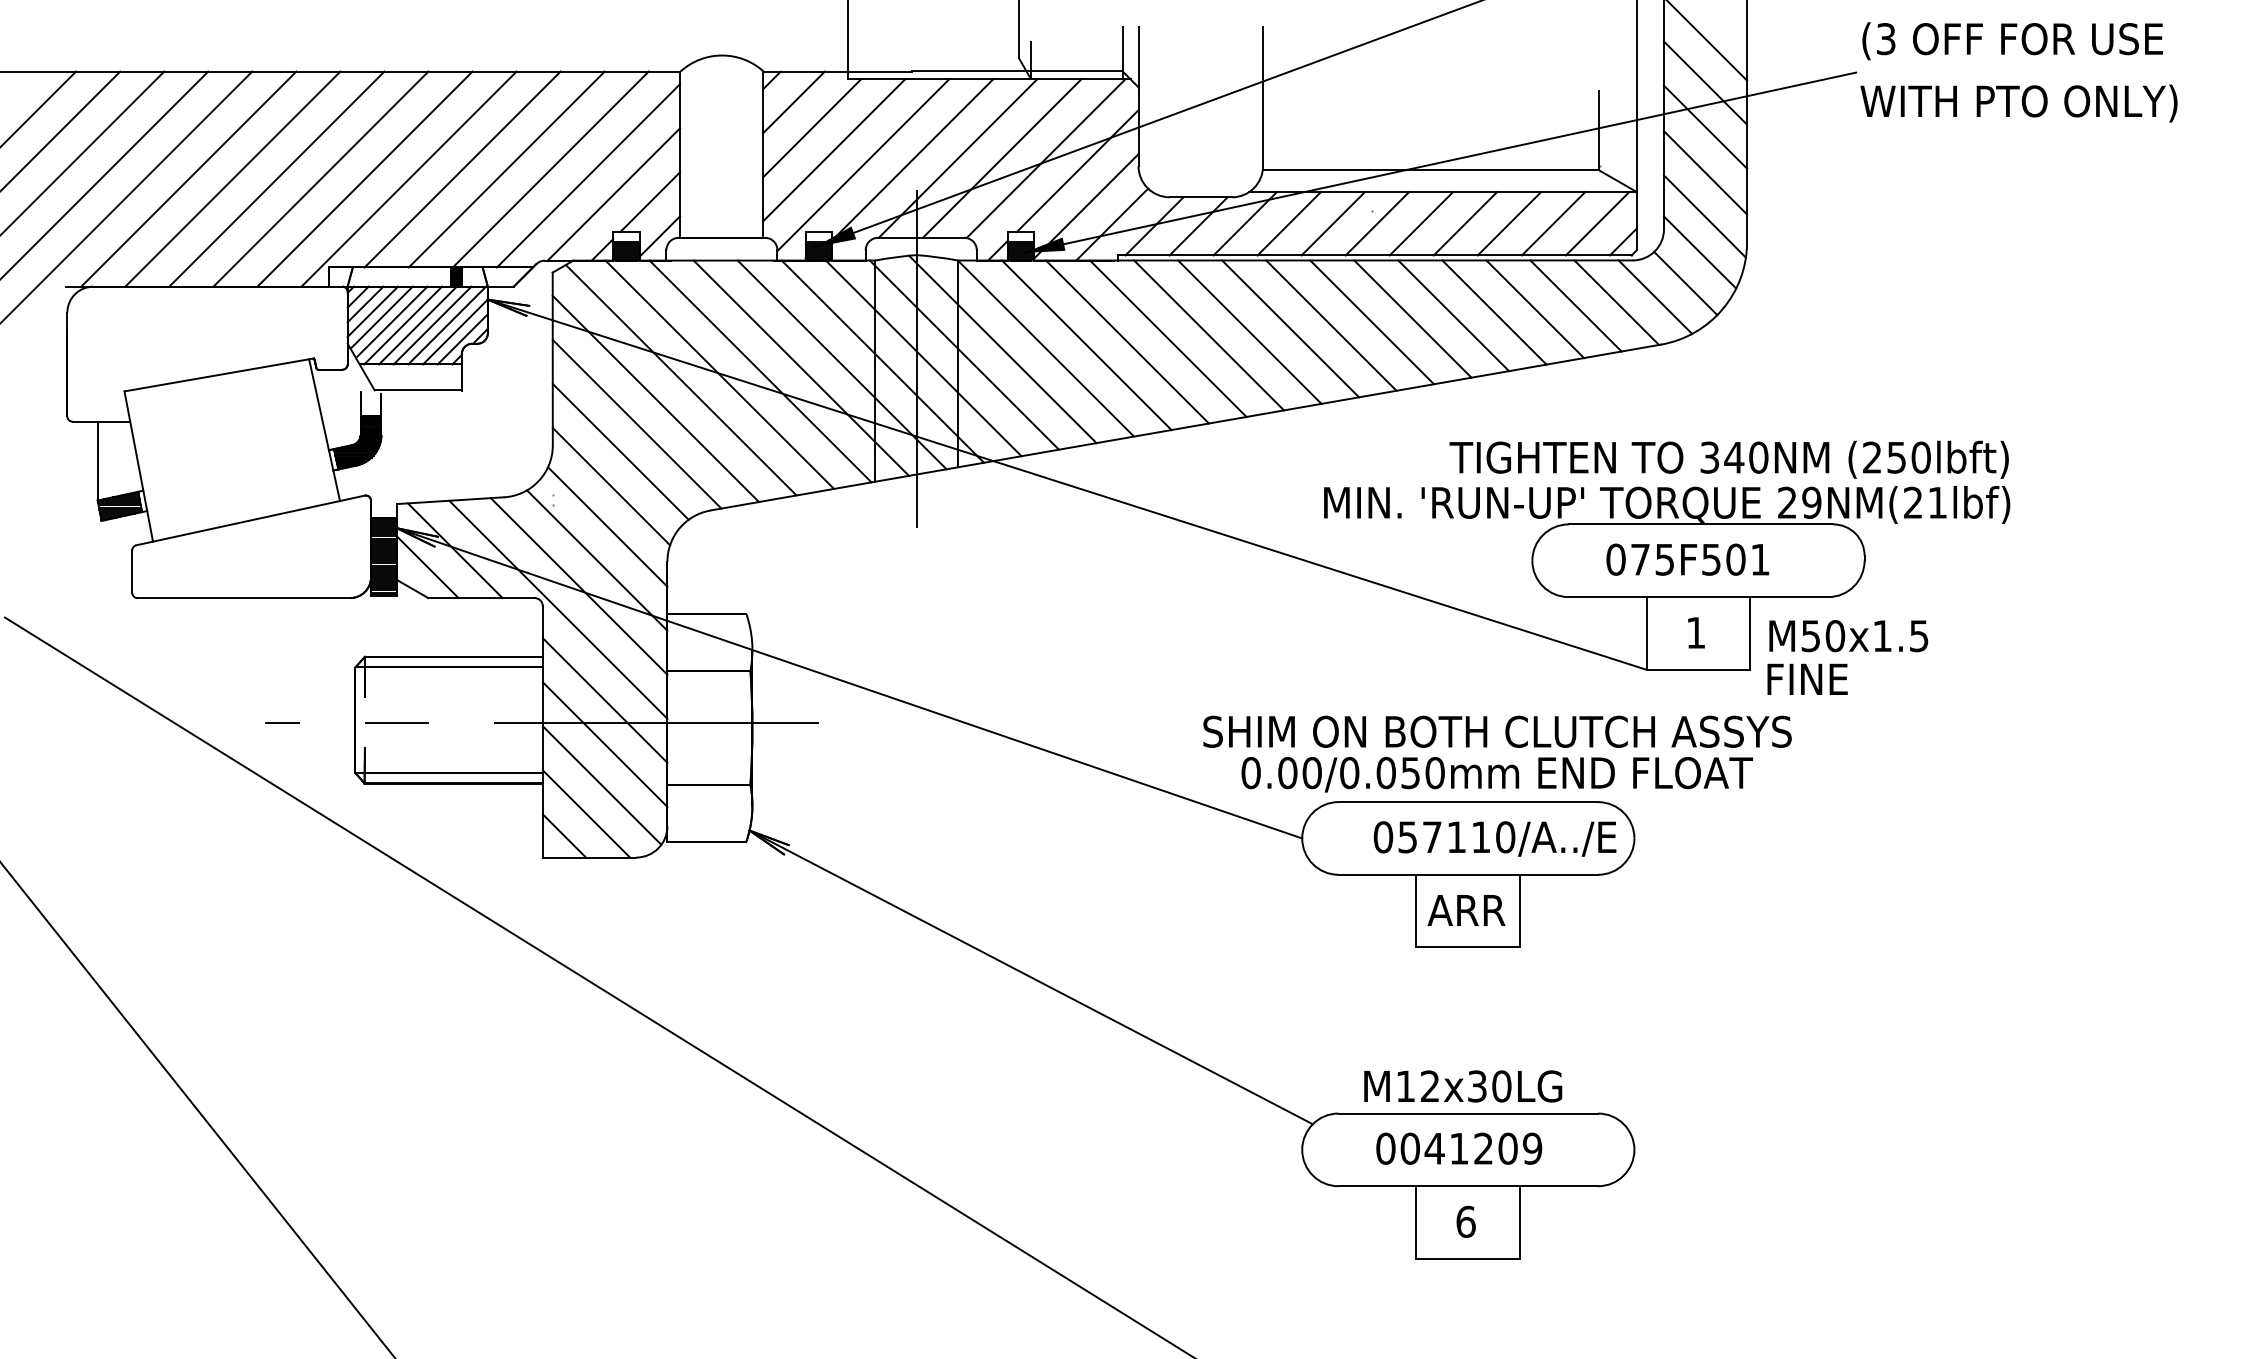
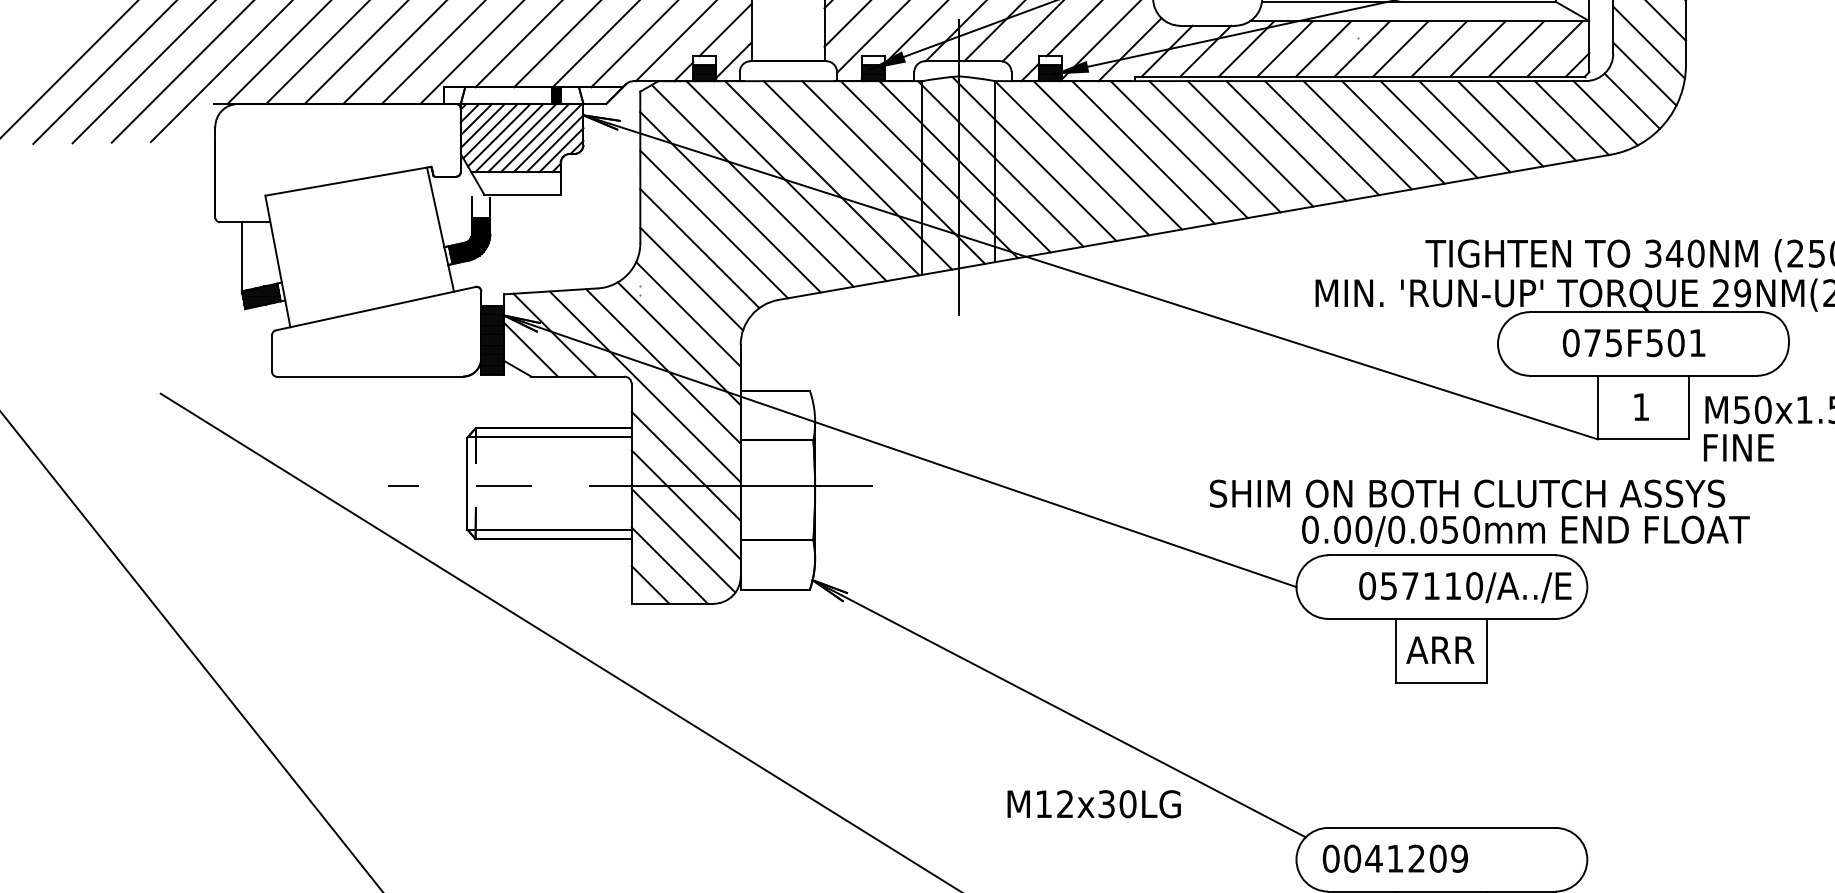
text: (1496, 774) -> (1525, 531), moved
text: (1463, 1086) -> (1094, 804), moved
text: (1459, 1148) -> (1395, 858), moved

